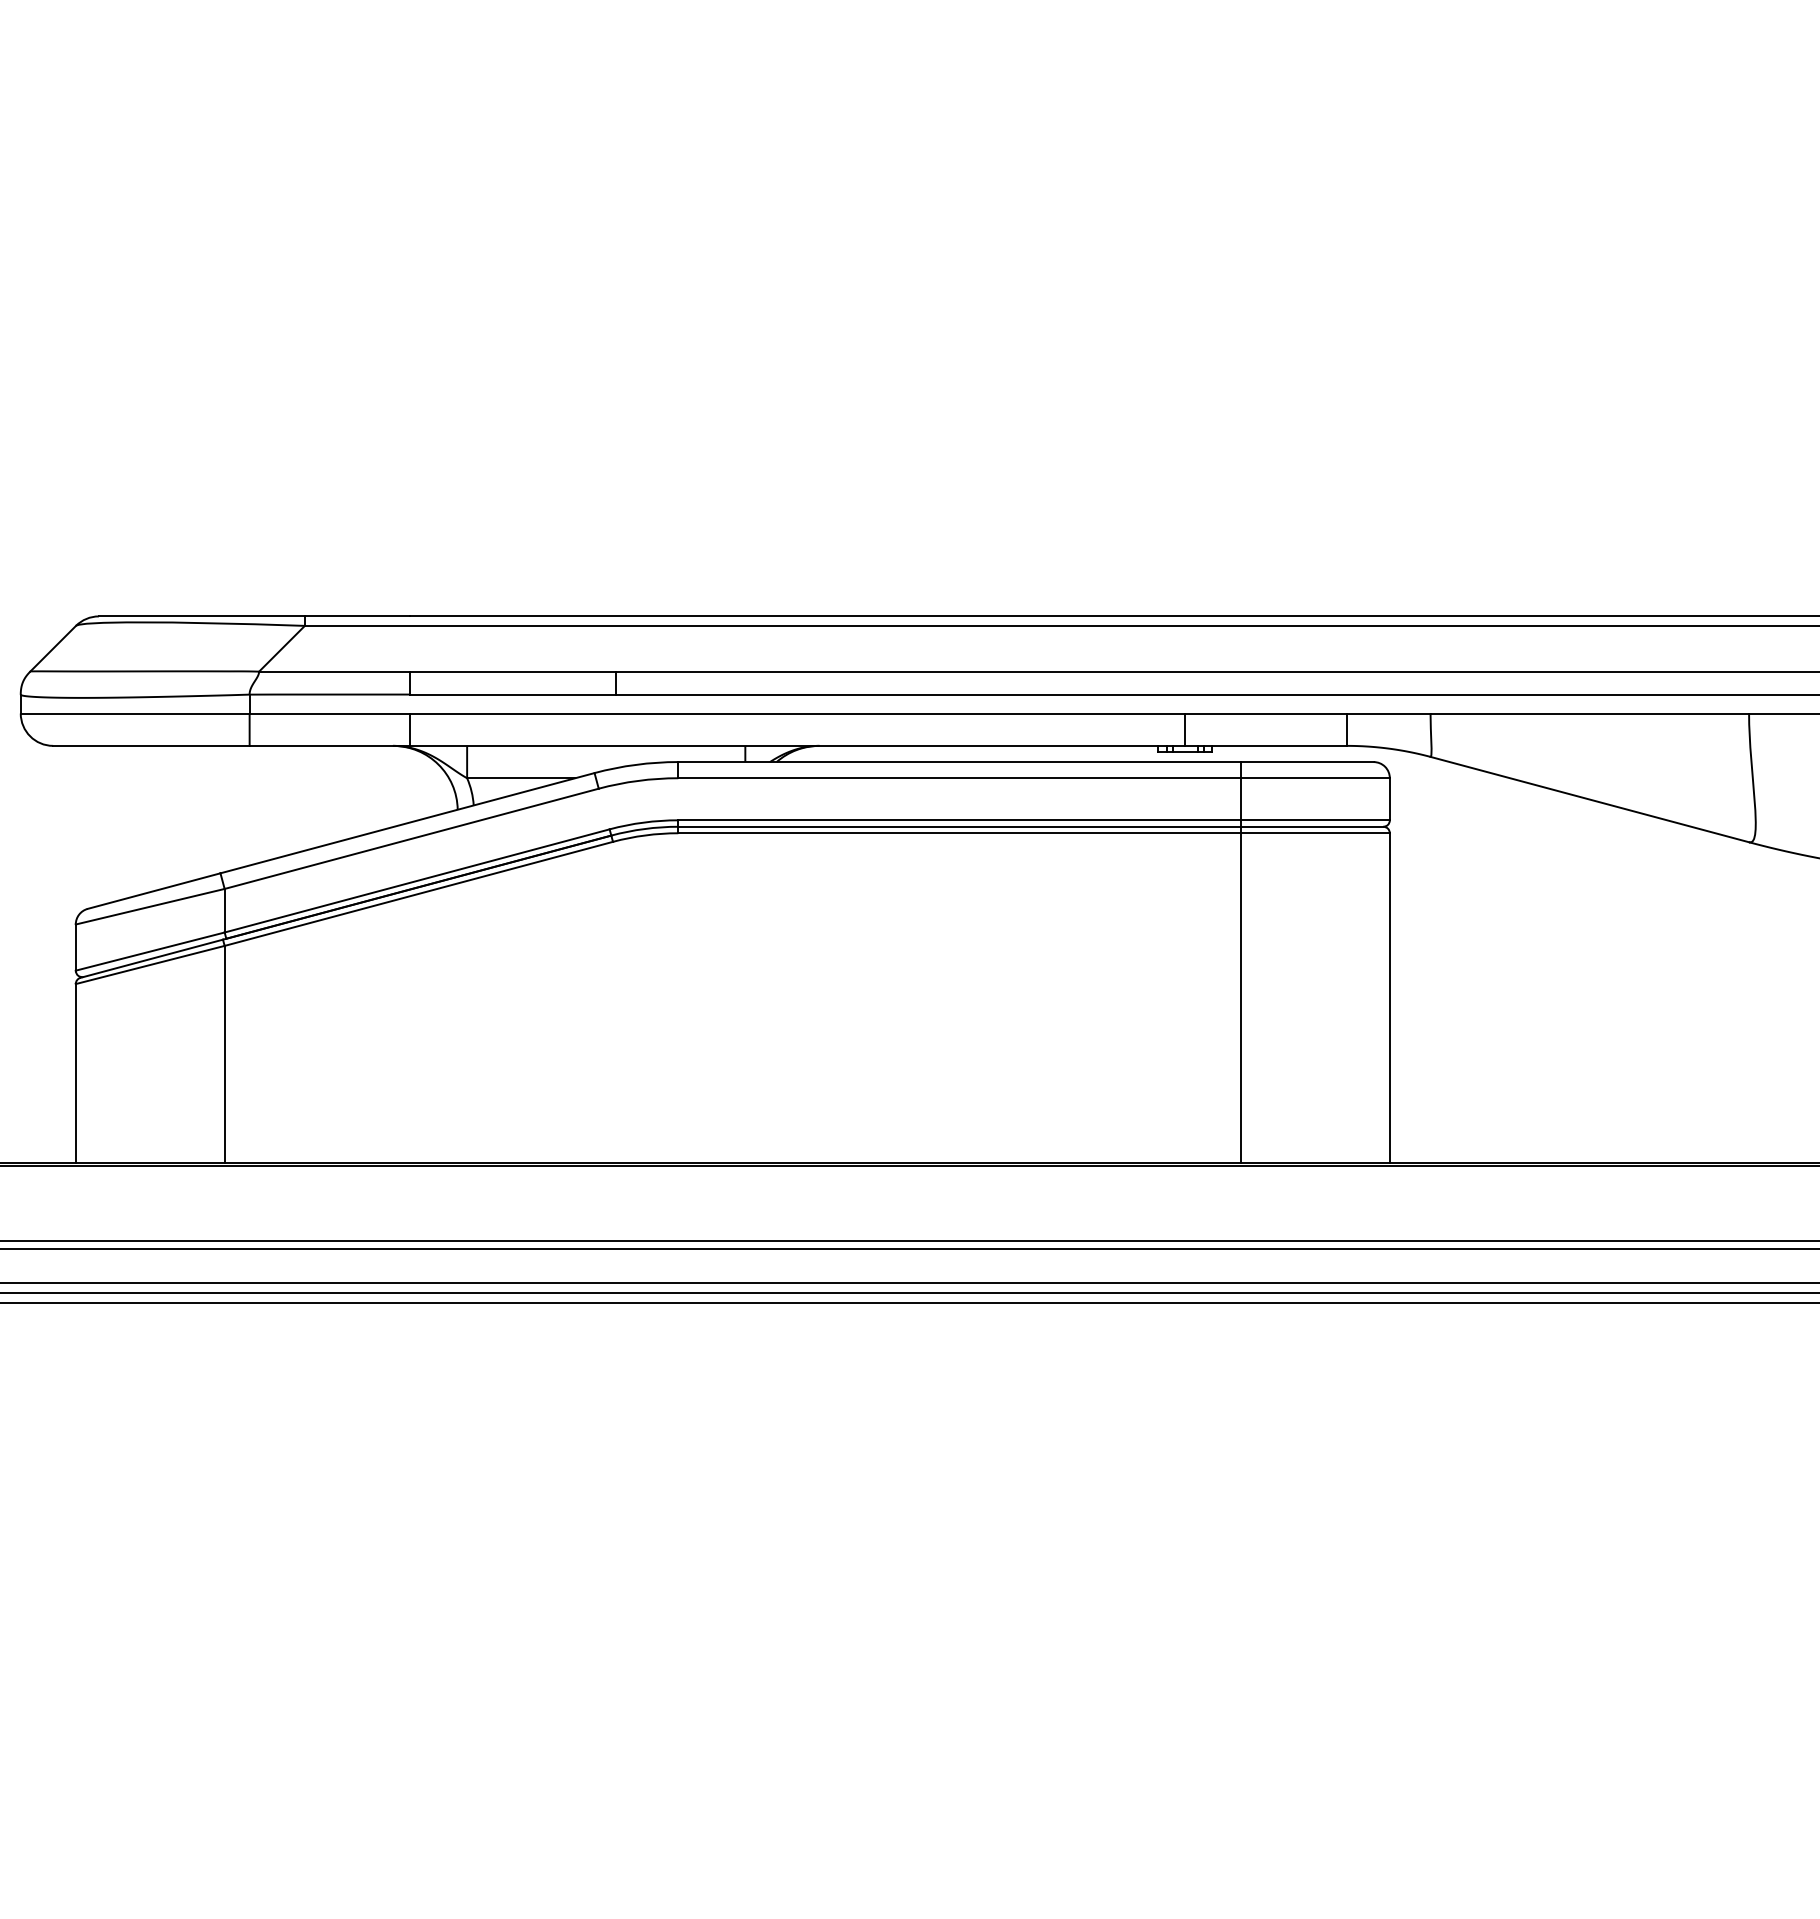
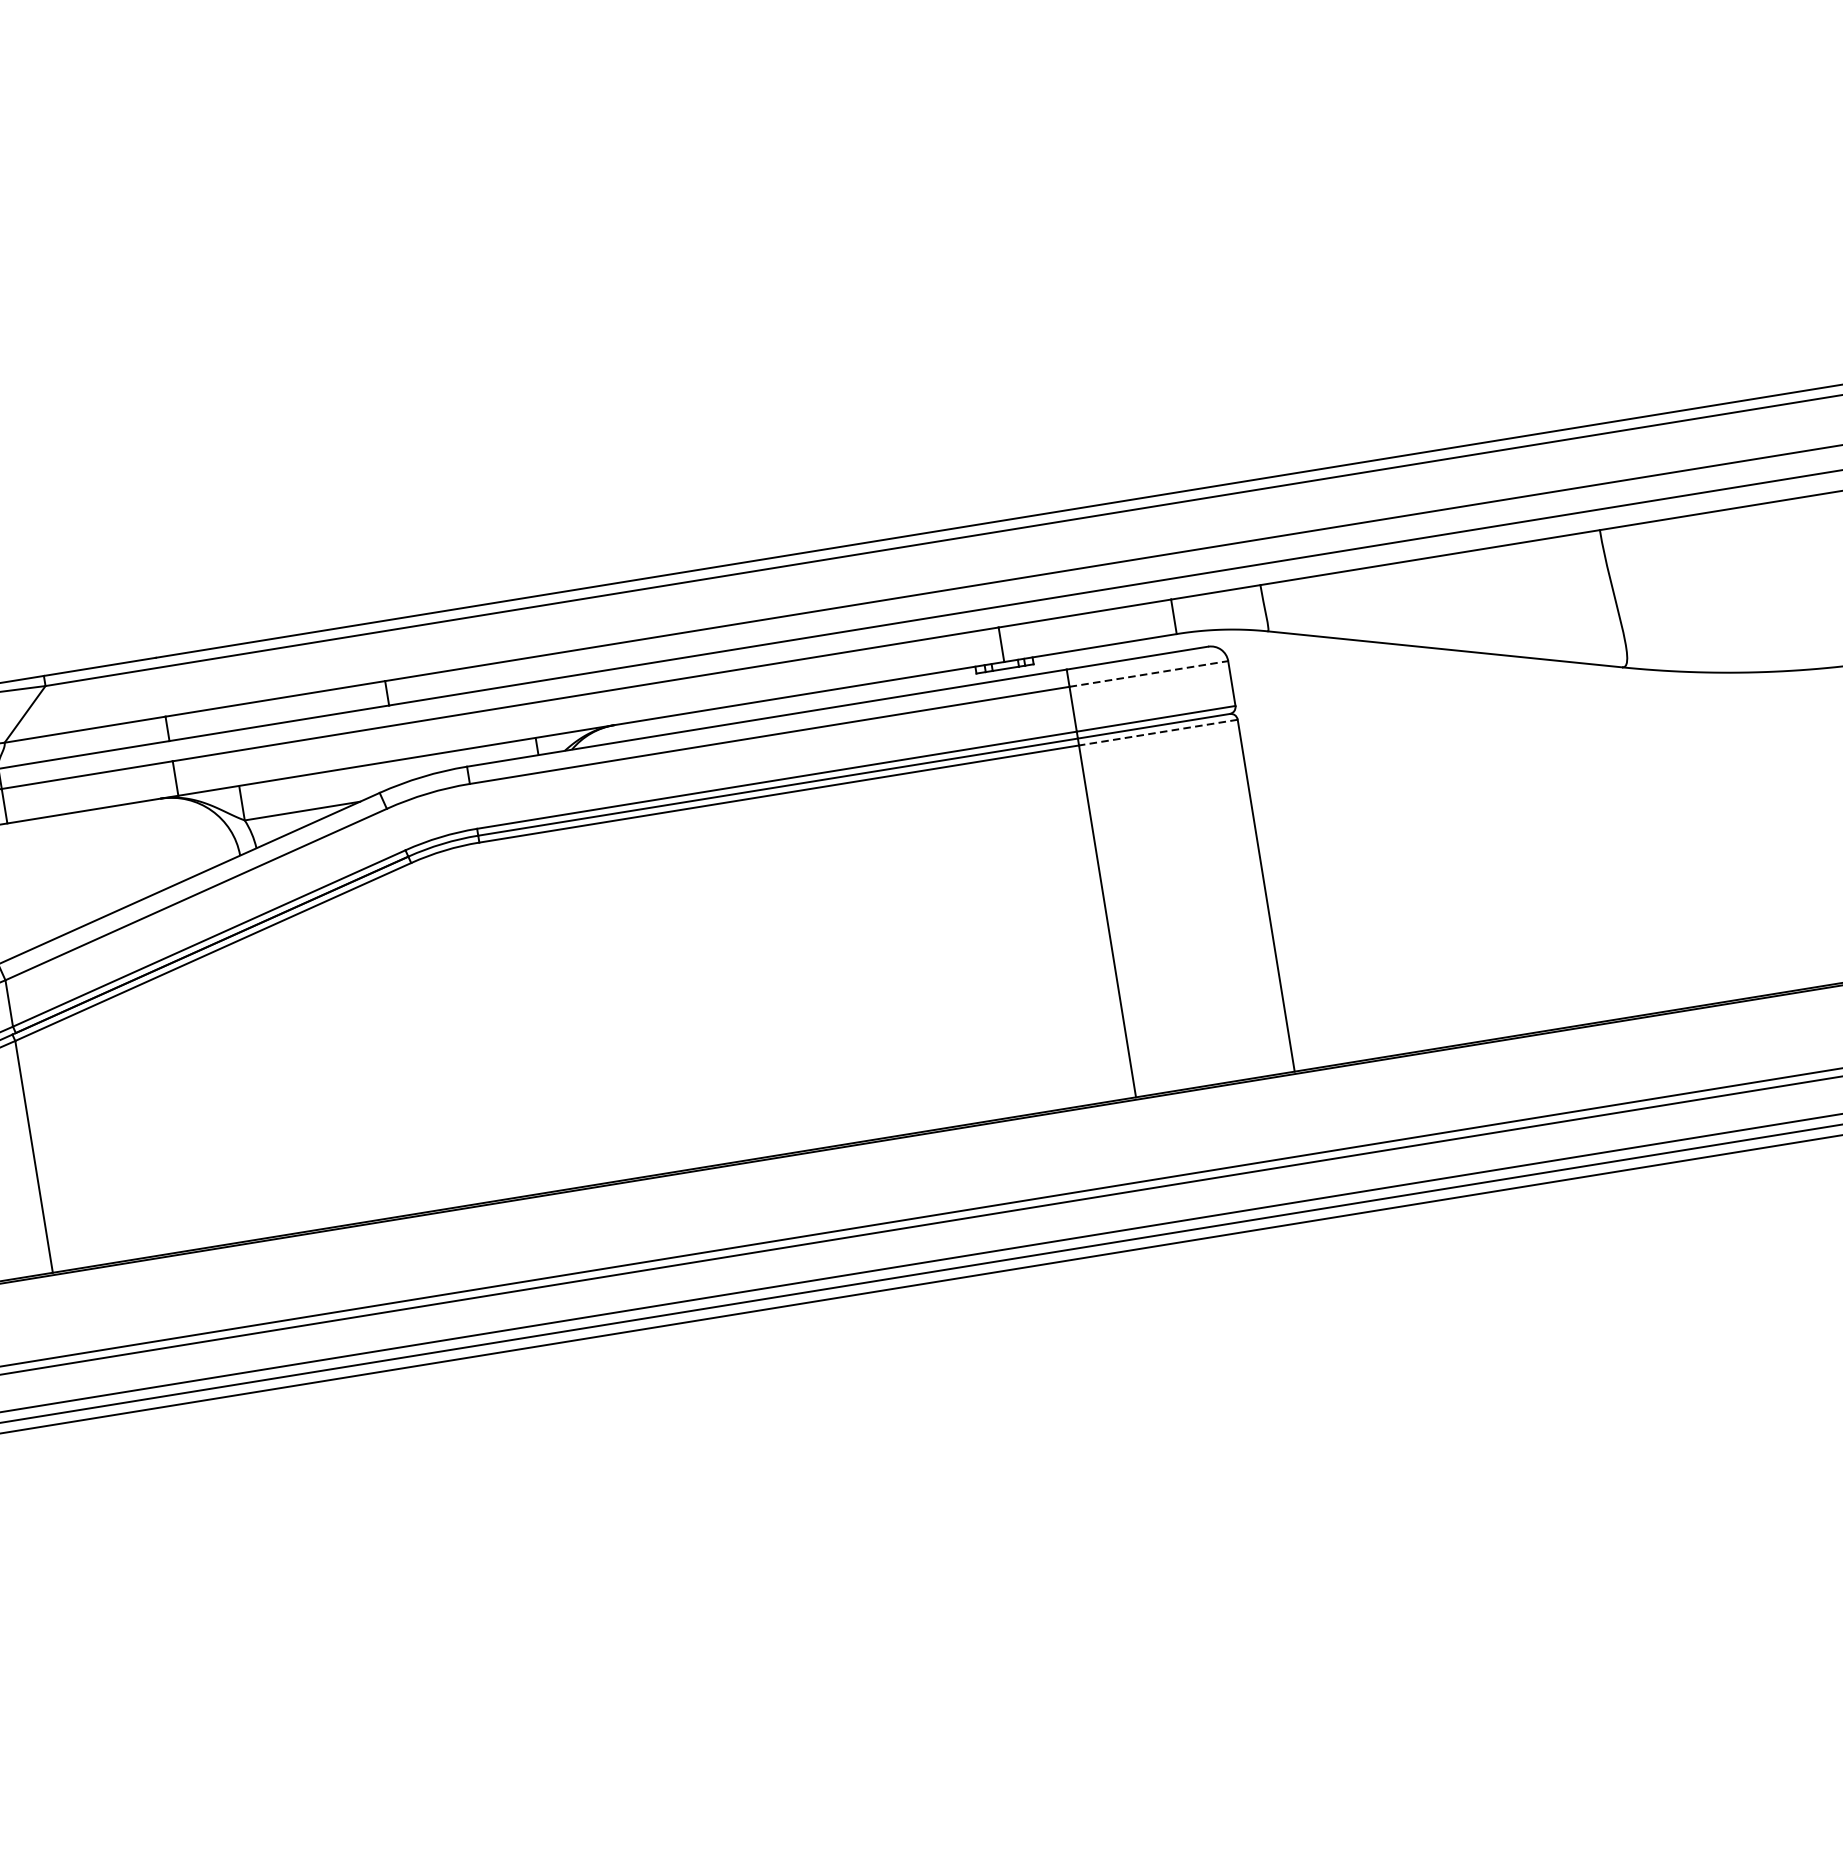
line: (1315, 778) -> (1149, 674), solid -> dashed
line: (1314, 833) -> (1157, 733), solid -> dashed

